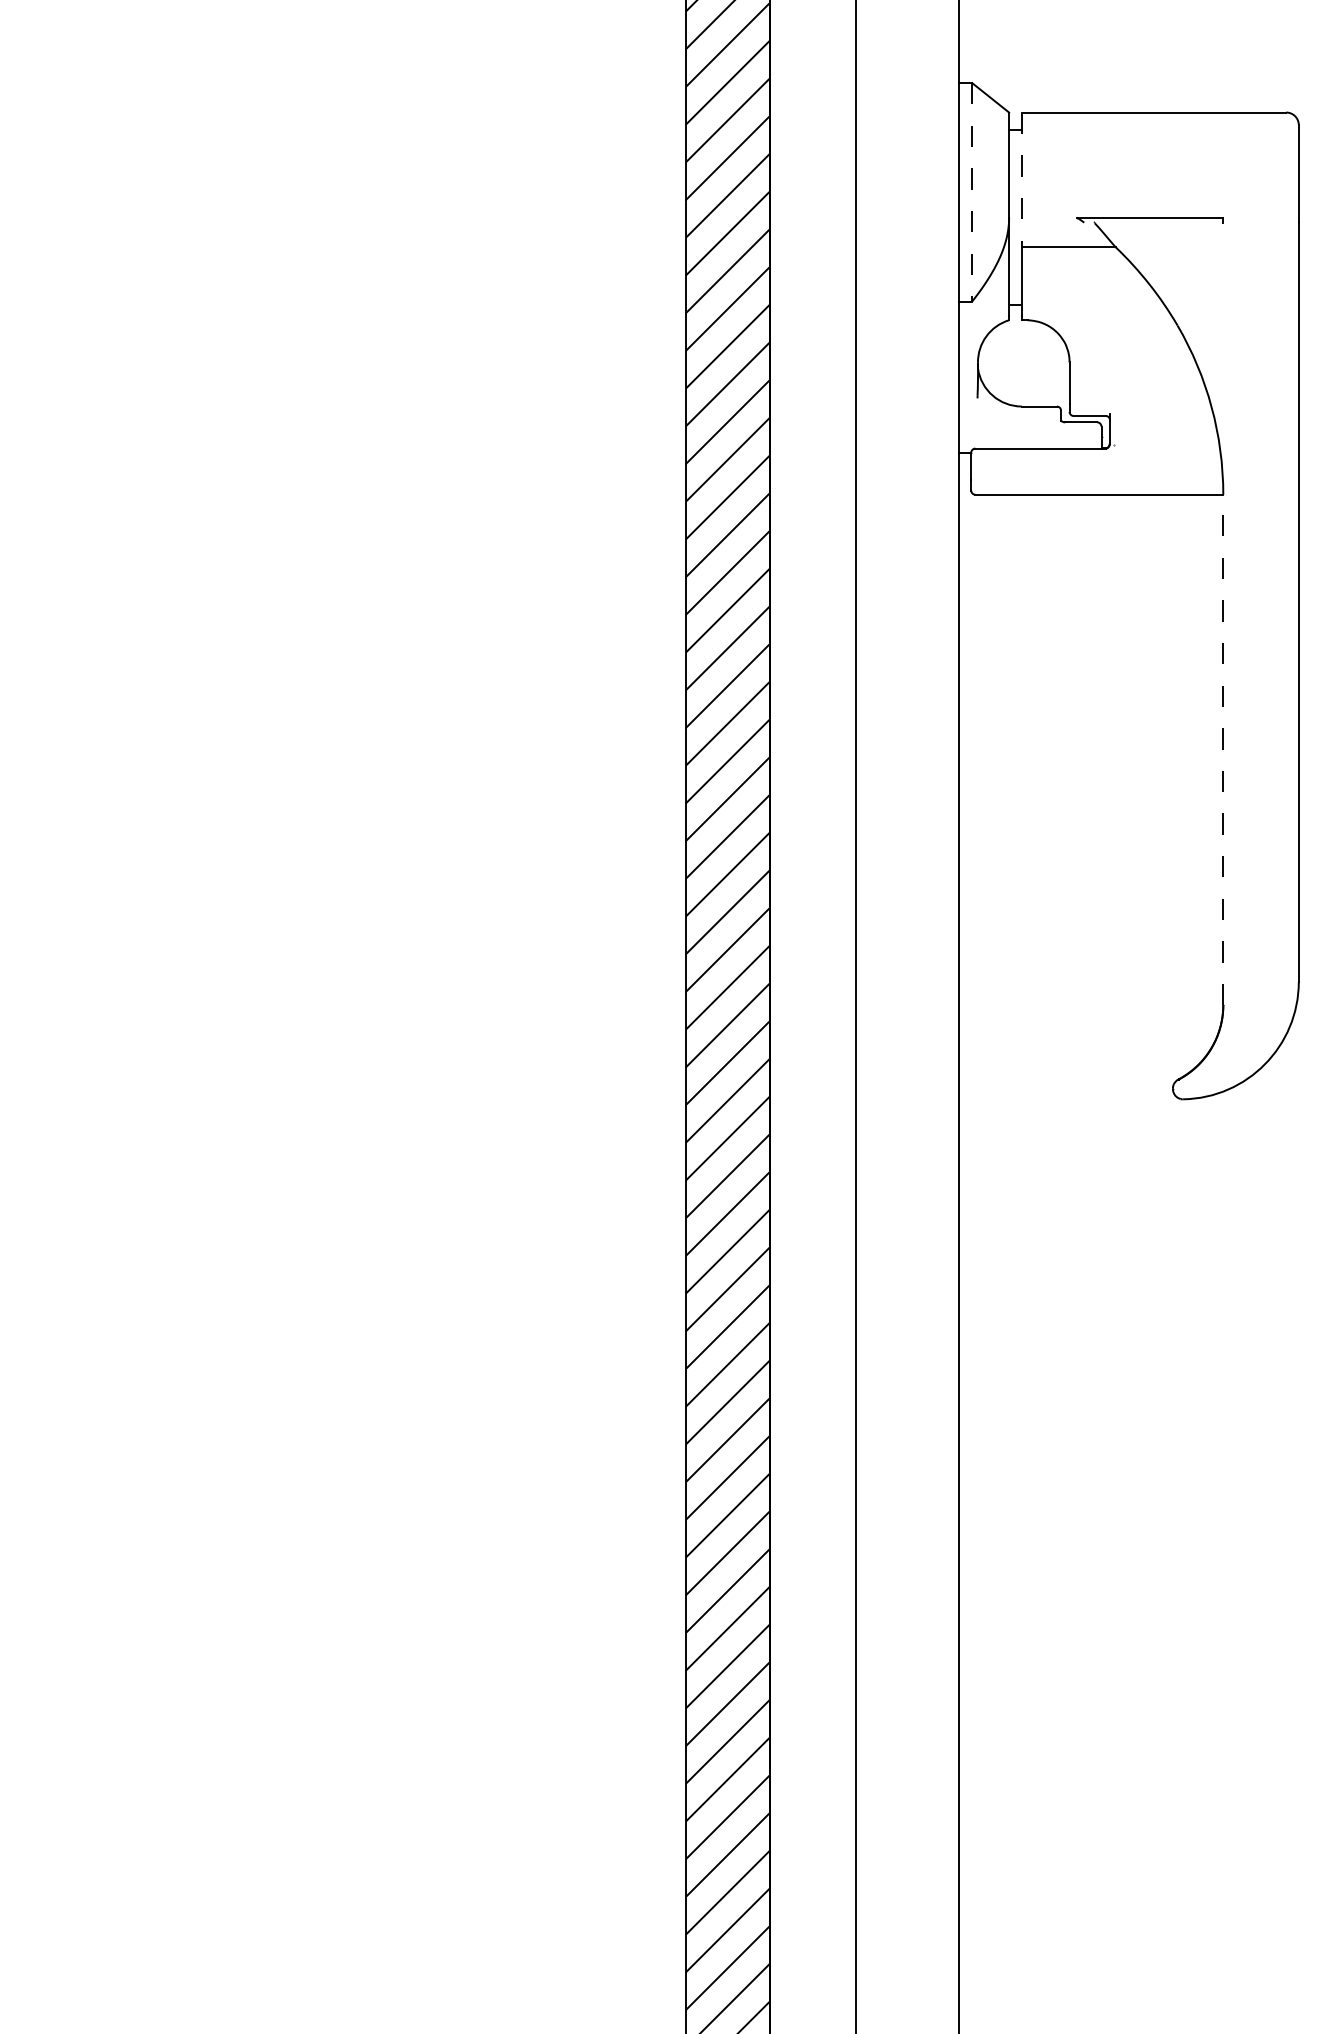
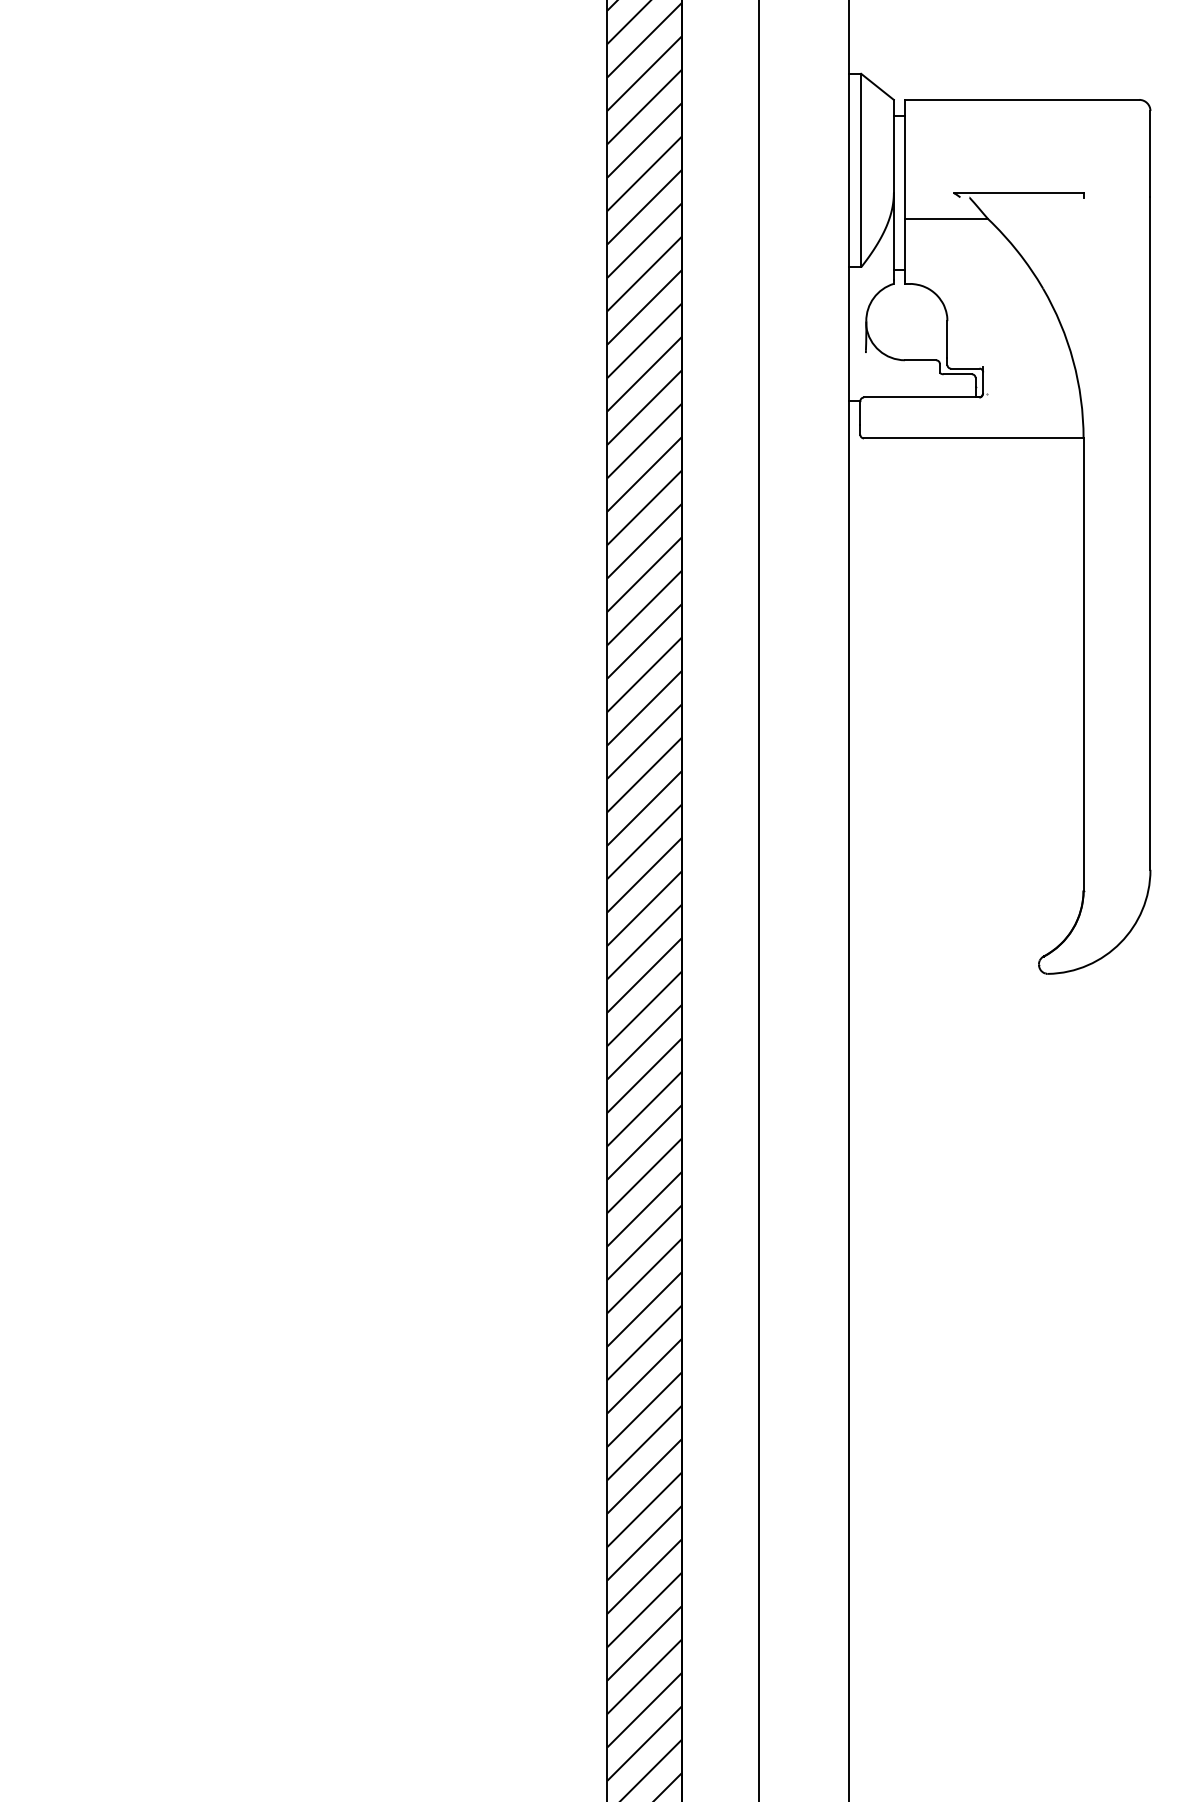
line: (1022, 179) -> (905, 159), dashed -> solid
line: (972, 192) -> (861, 170), dashed -> solid
line: (1223, 749) -> (1083, 664), dashed -> solid

